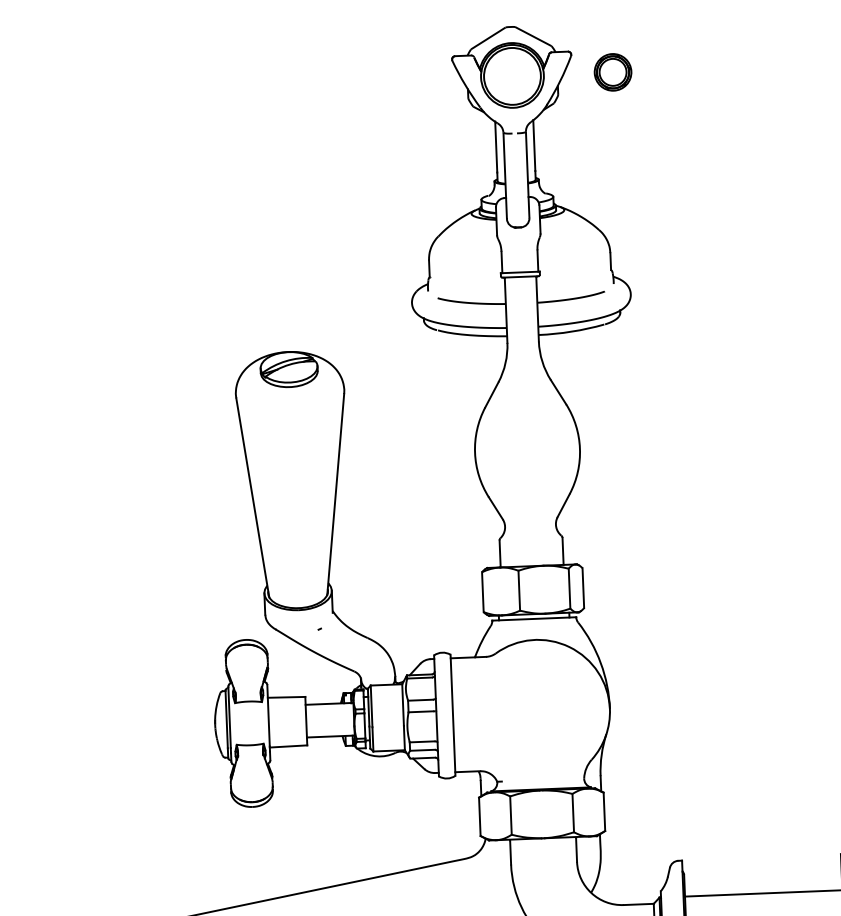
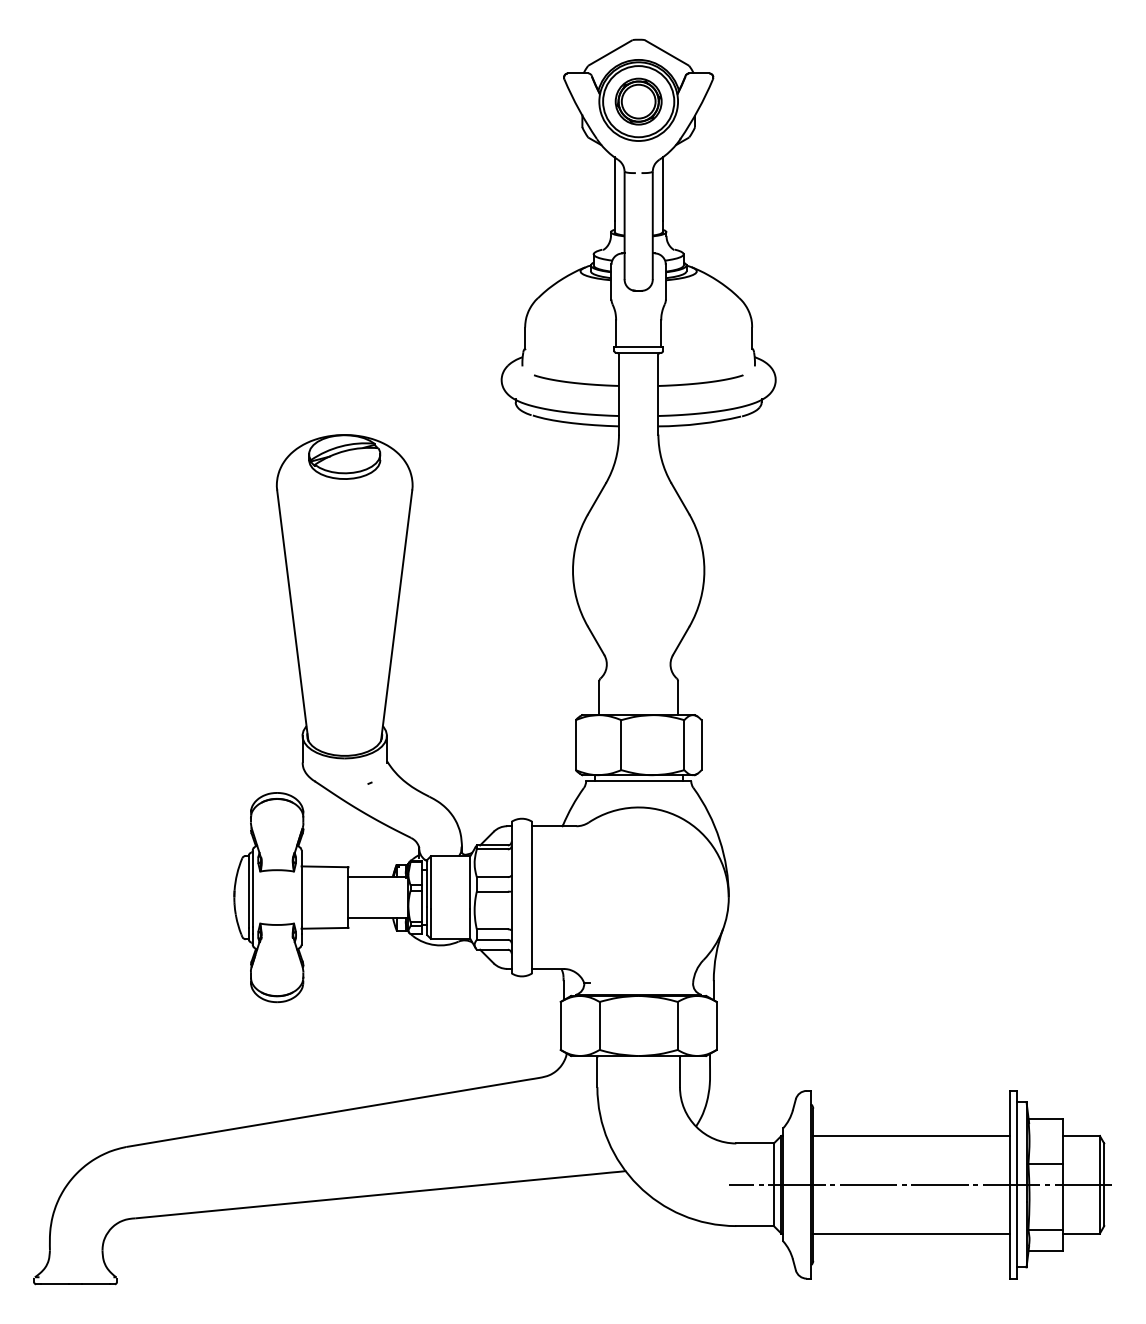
part: (612, 72) -> (638, 101), moved

